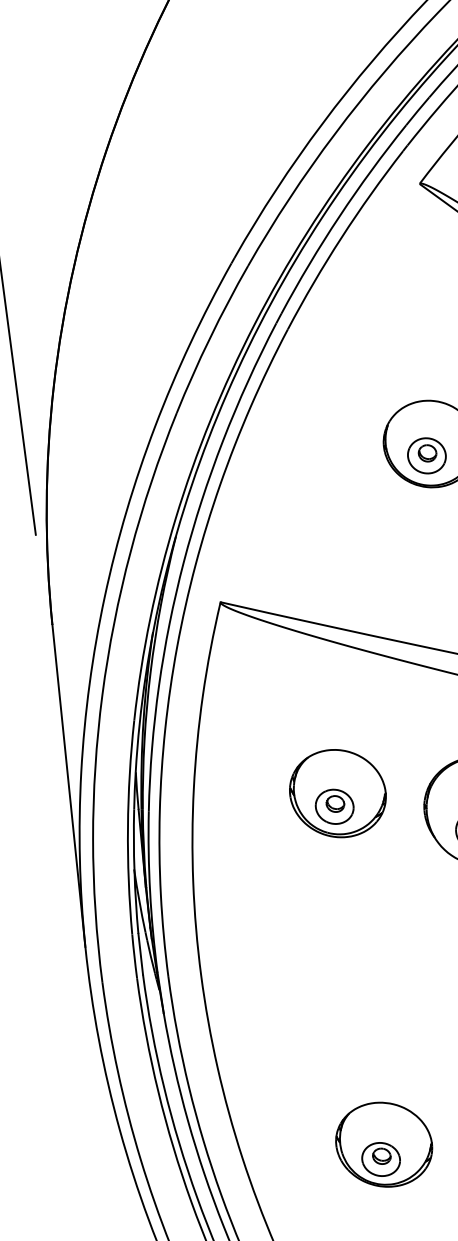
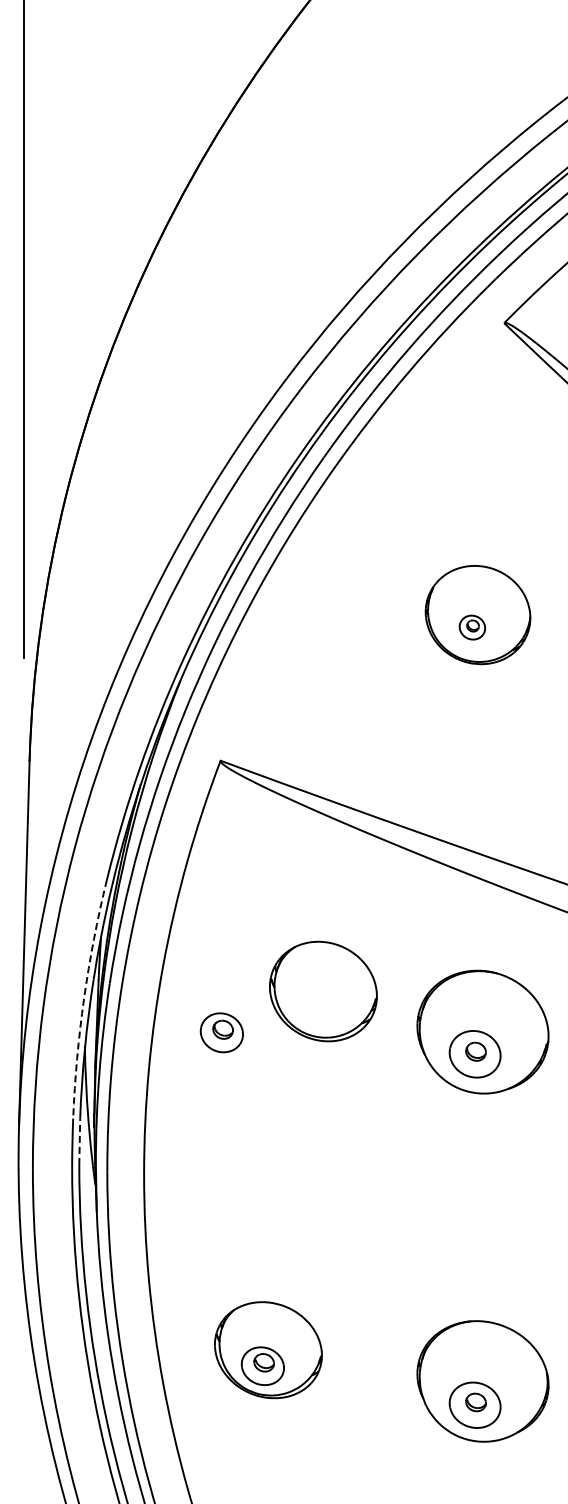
part: (427, 455) -> (472, 627), size x0.6
part: (334, 806) -> (221, 1032), moved
arc: (128, 827) -> (84, 998), solid -> dashed
line: (140, 953) -> (79, 1141), solid -> dashed
part: (384, 1145) -> (268, 1350), moved

